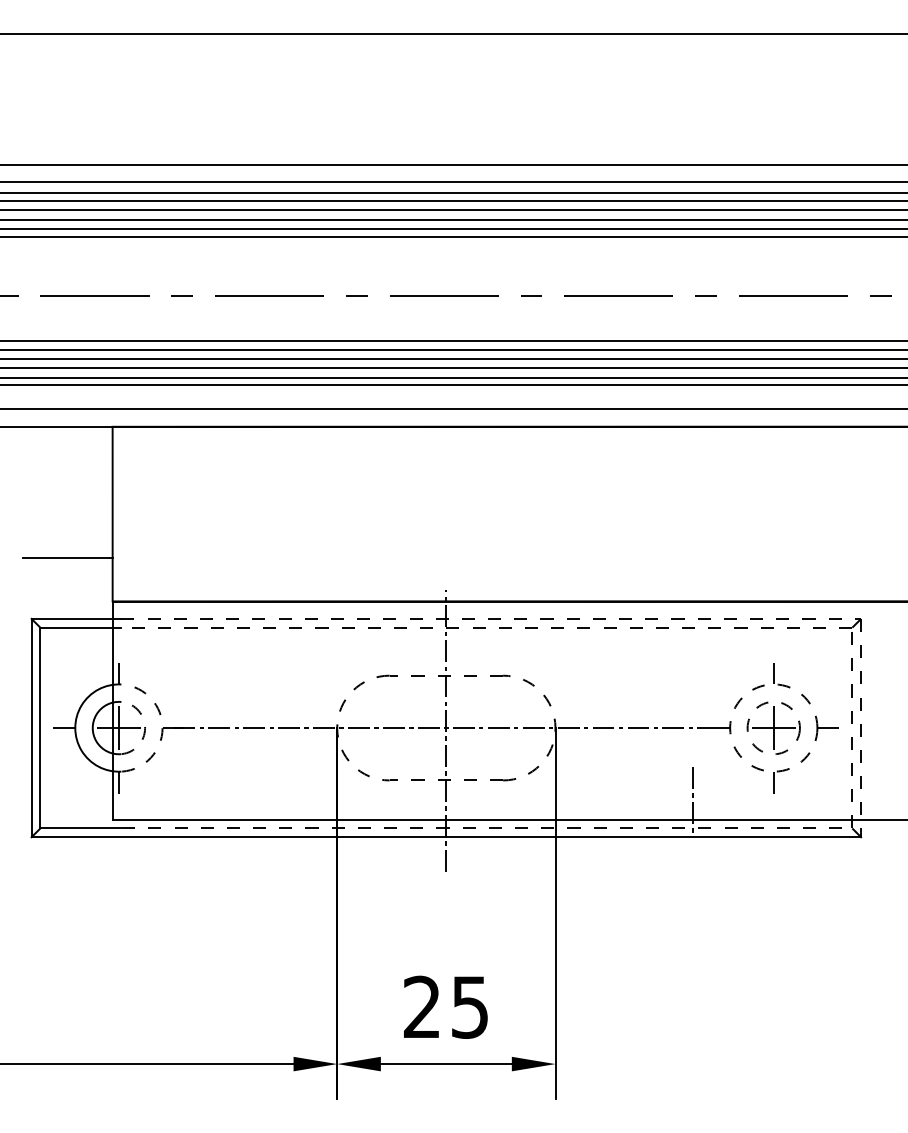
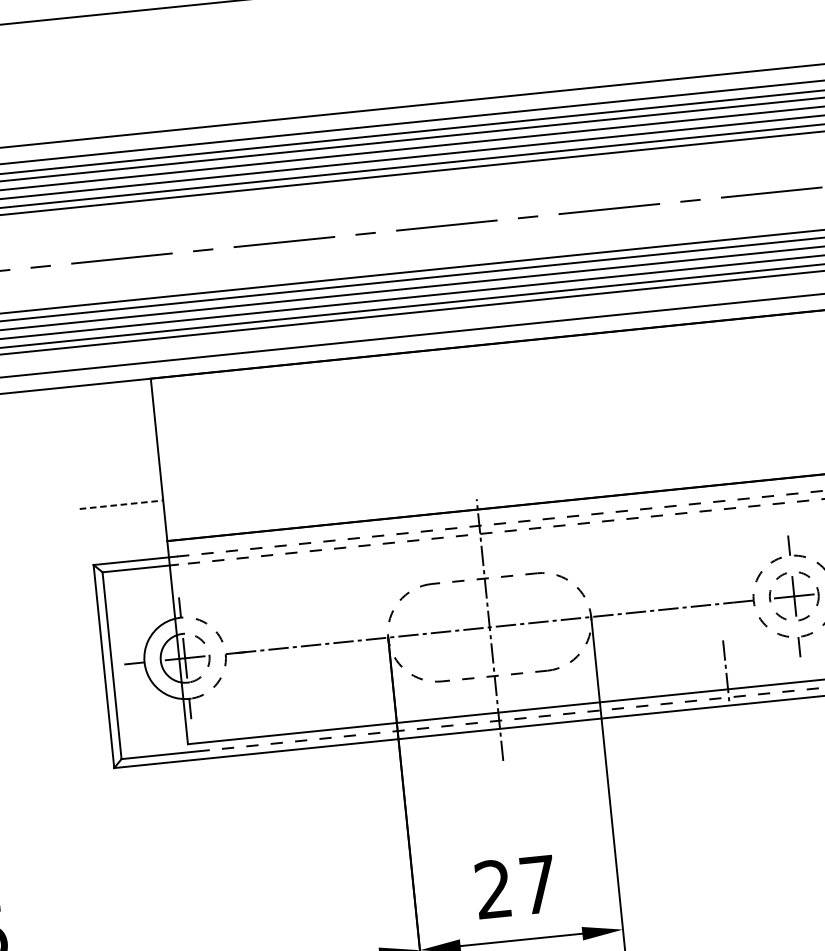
line: (67, 557) -> (121, 504), solid -> dashed
text: (469, 1007) -> (537, 885), 25 -> 27

